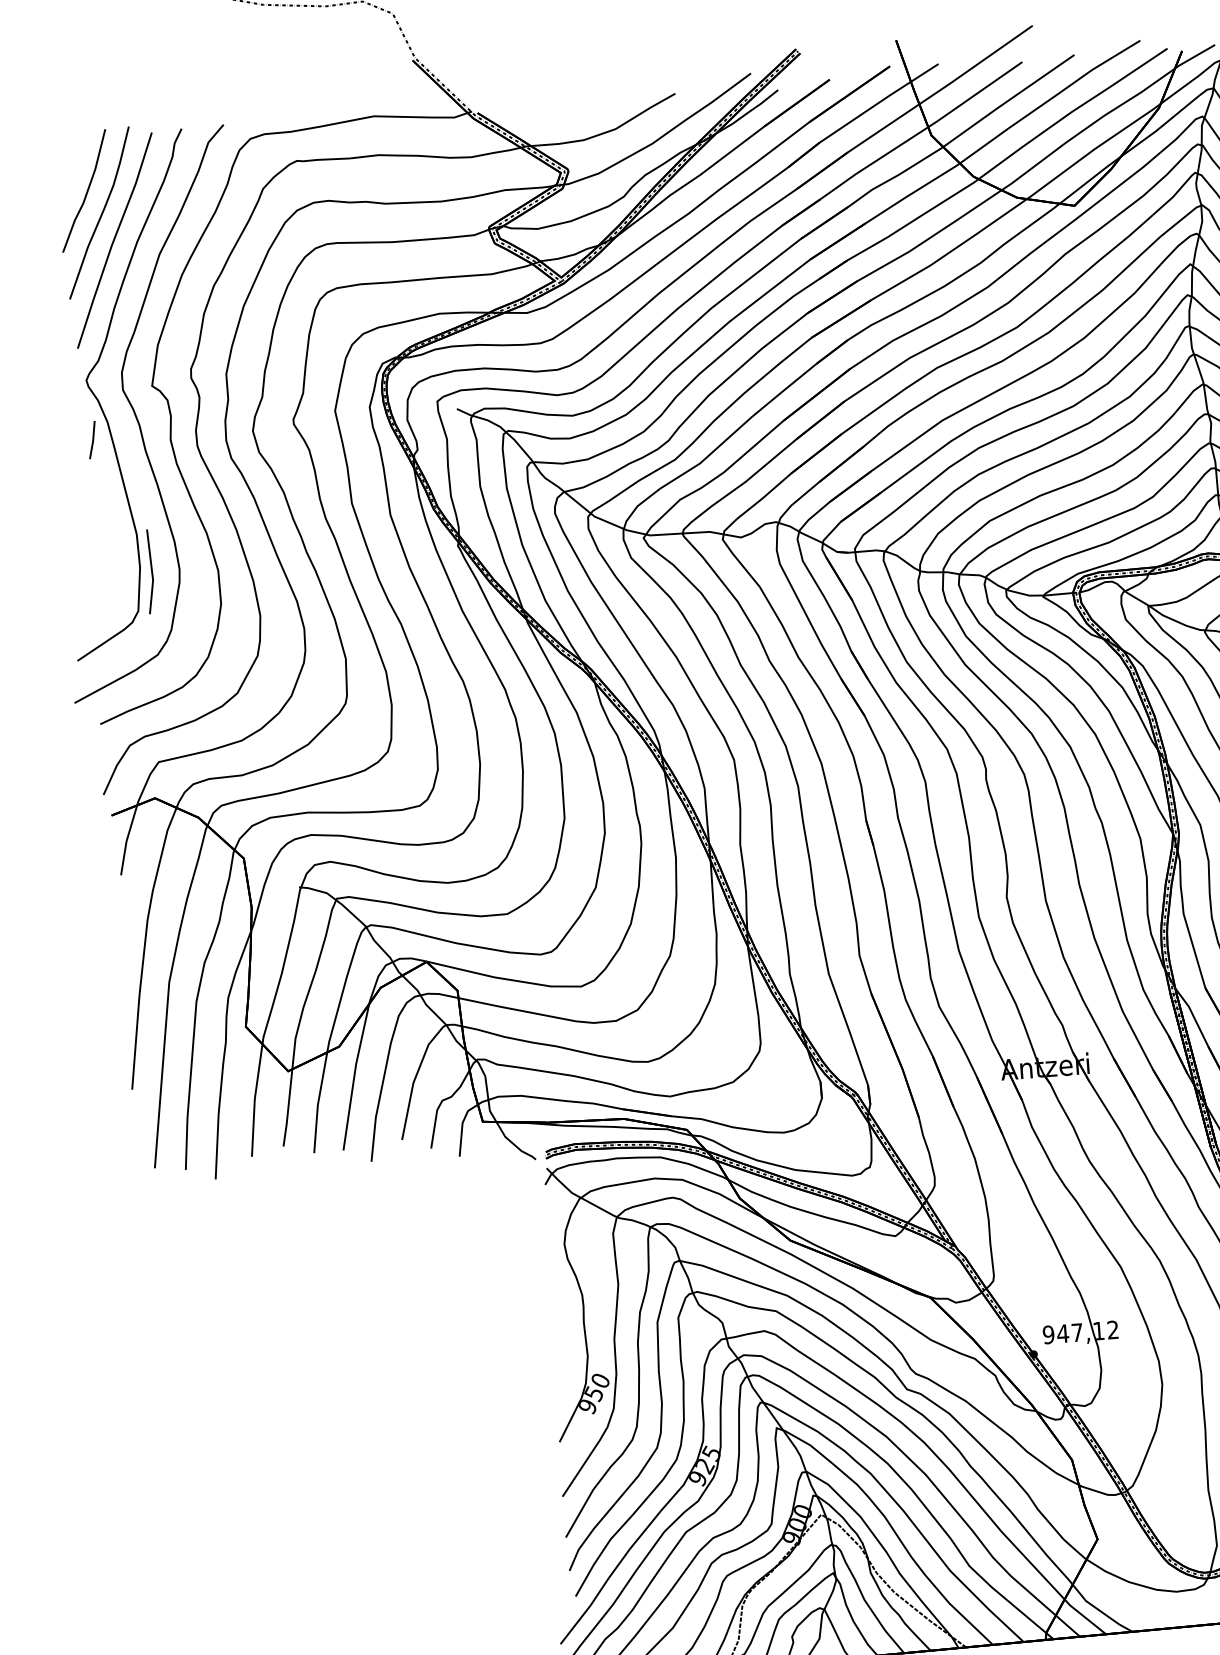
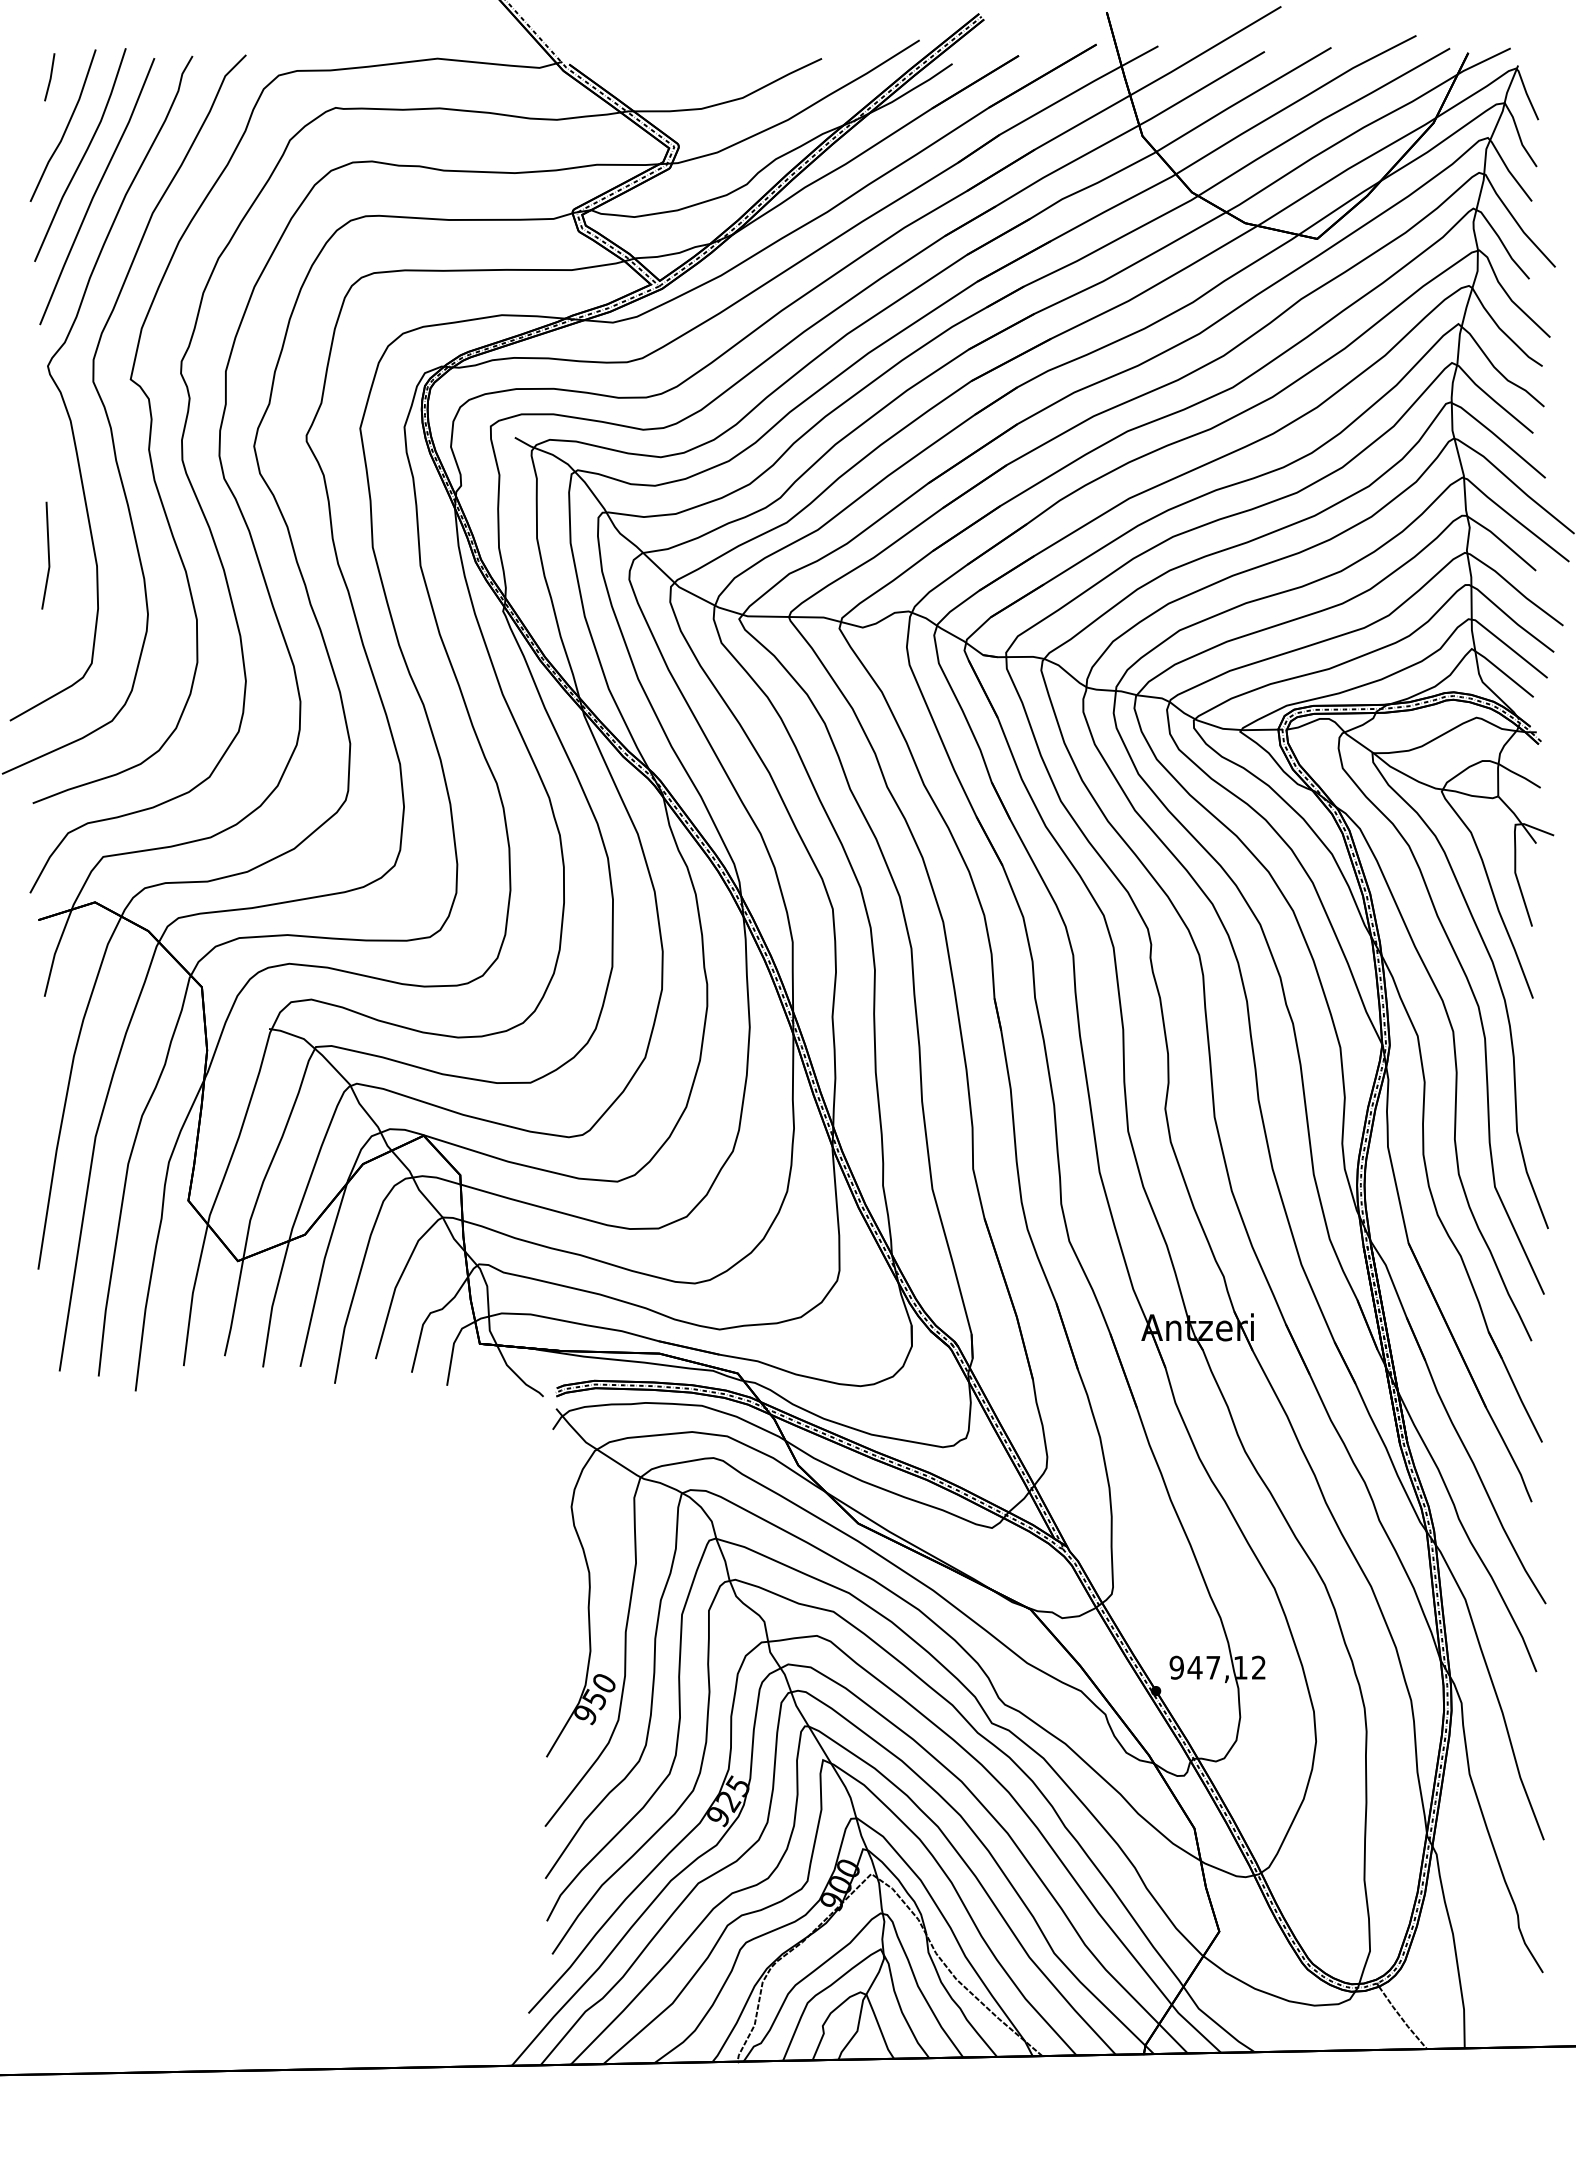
line: (92, 440) -> (49, 77), moved
line: (150, 569) -> (47, 553), moved

